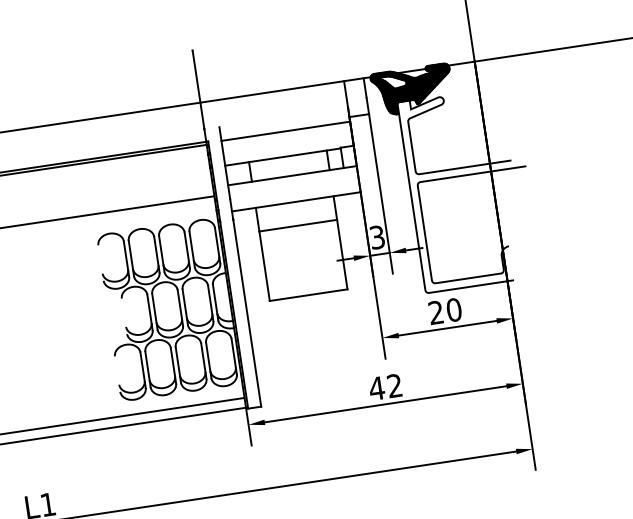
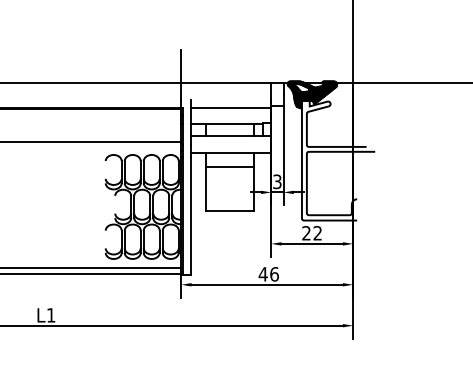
text: (453, 310) -> (317, 233), 20 -> 22
text: (394, 386) -> (274, 274), 42 -> 46

